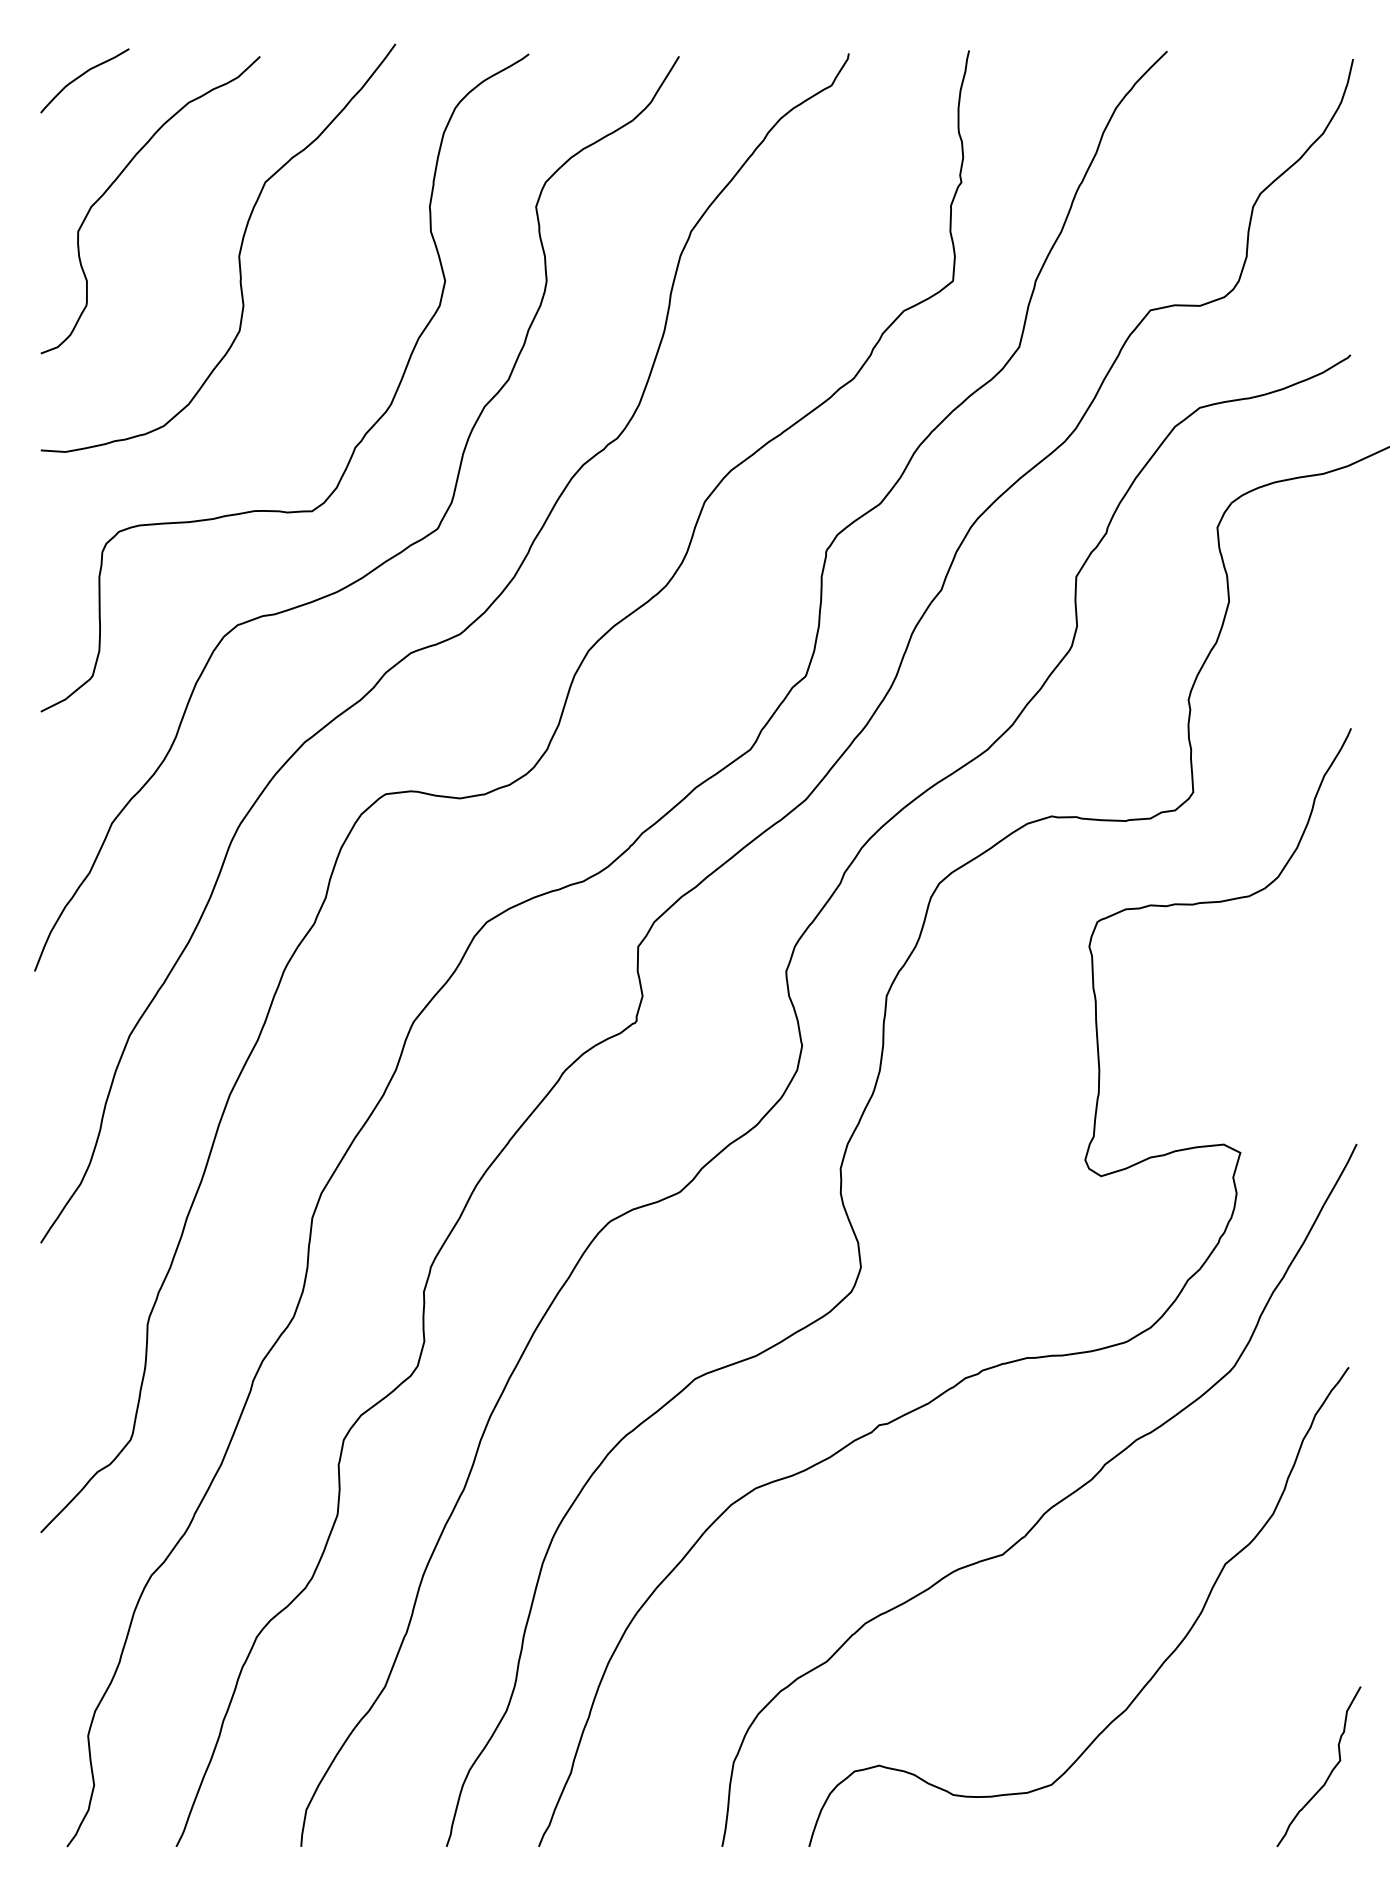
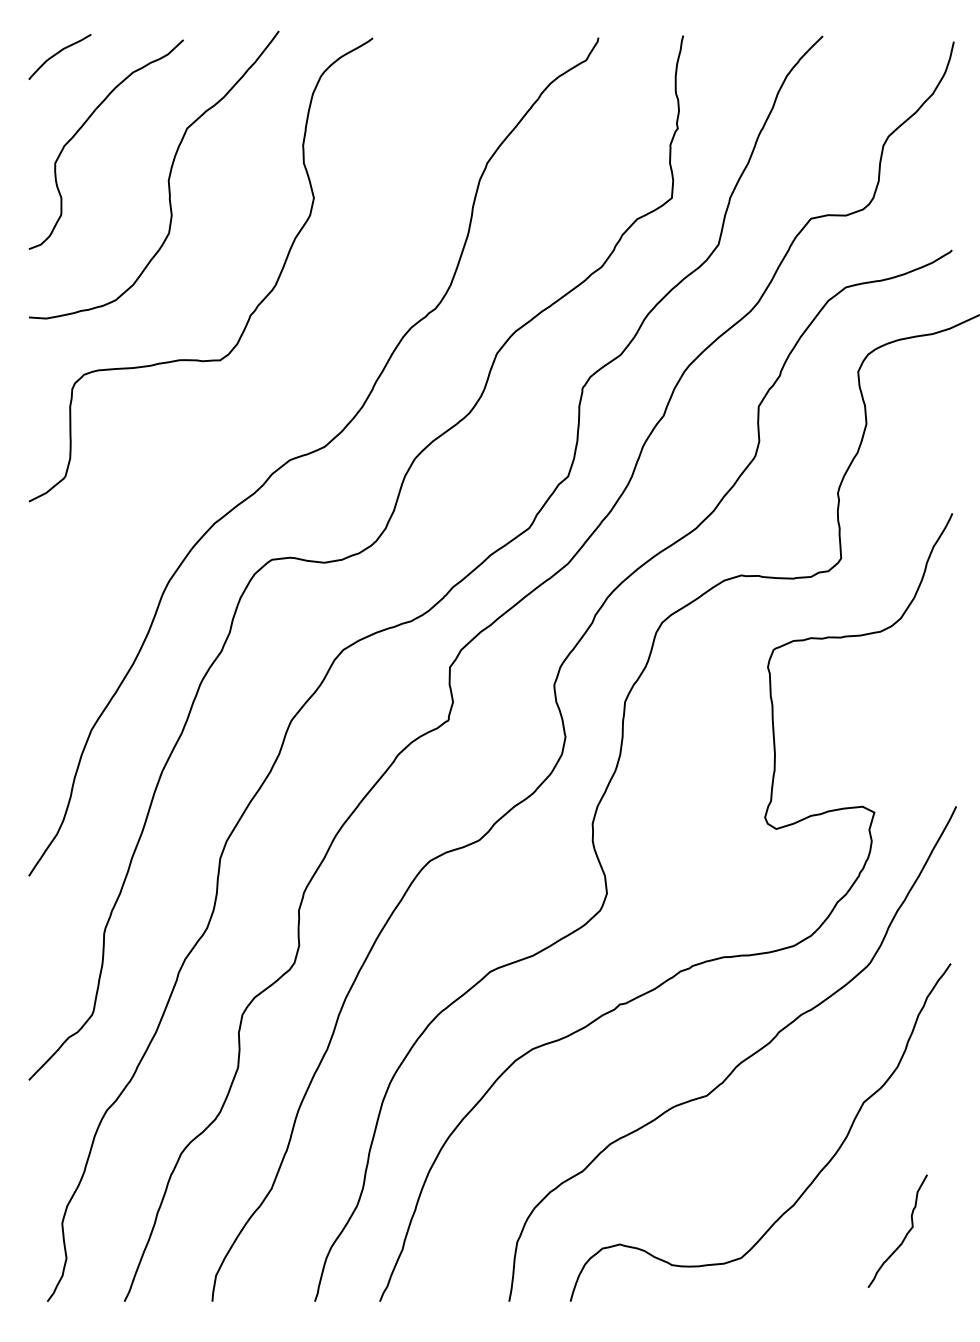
curve: (387, 558) -> (273, 393), removed
curve: (1328, 1774) -> (904, 1236), moved

